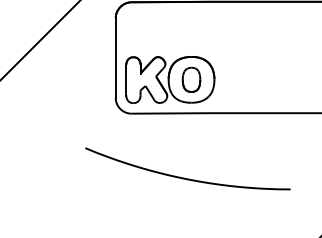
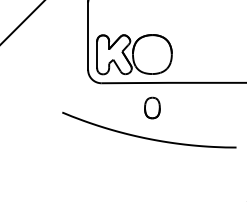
part: (191, 79) -> (152, 107), moved

